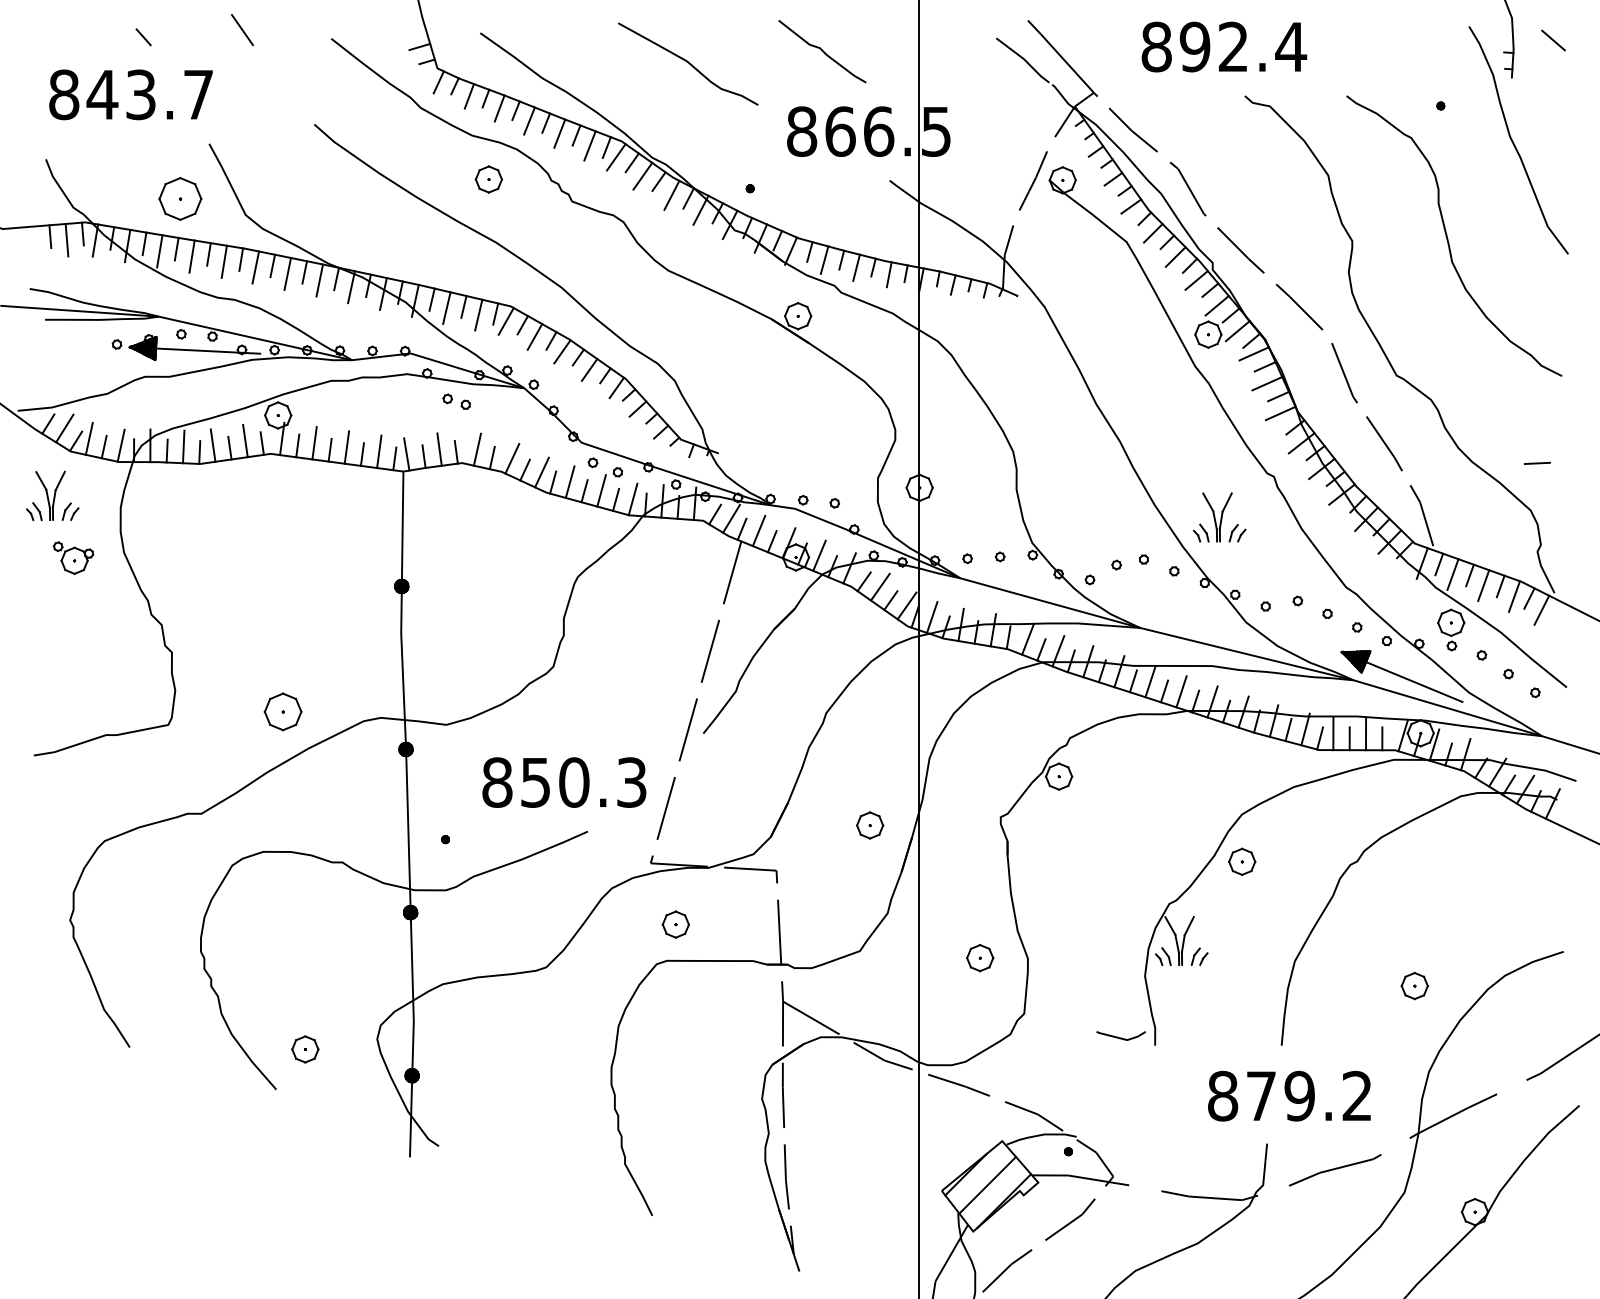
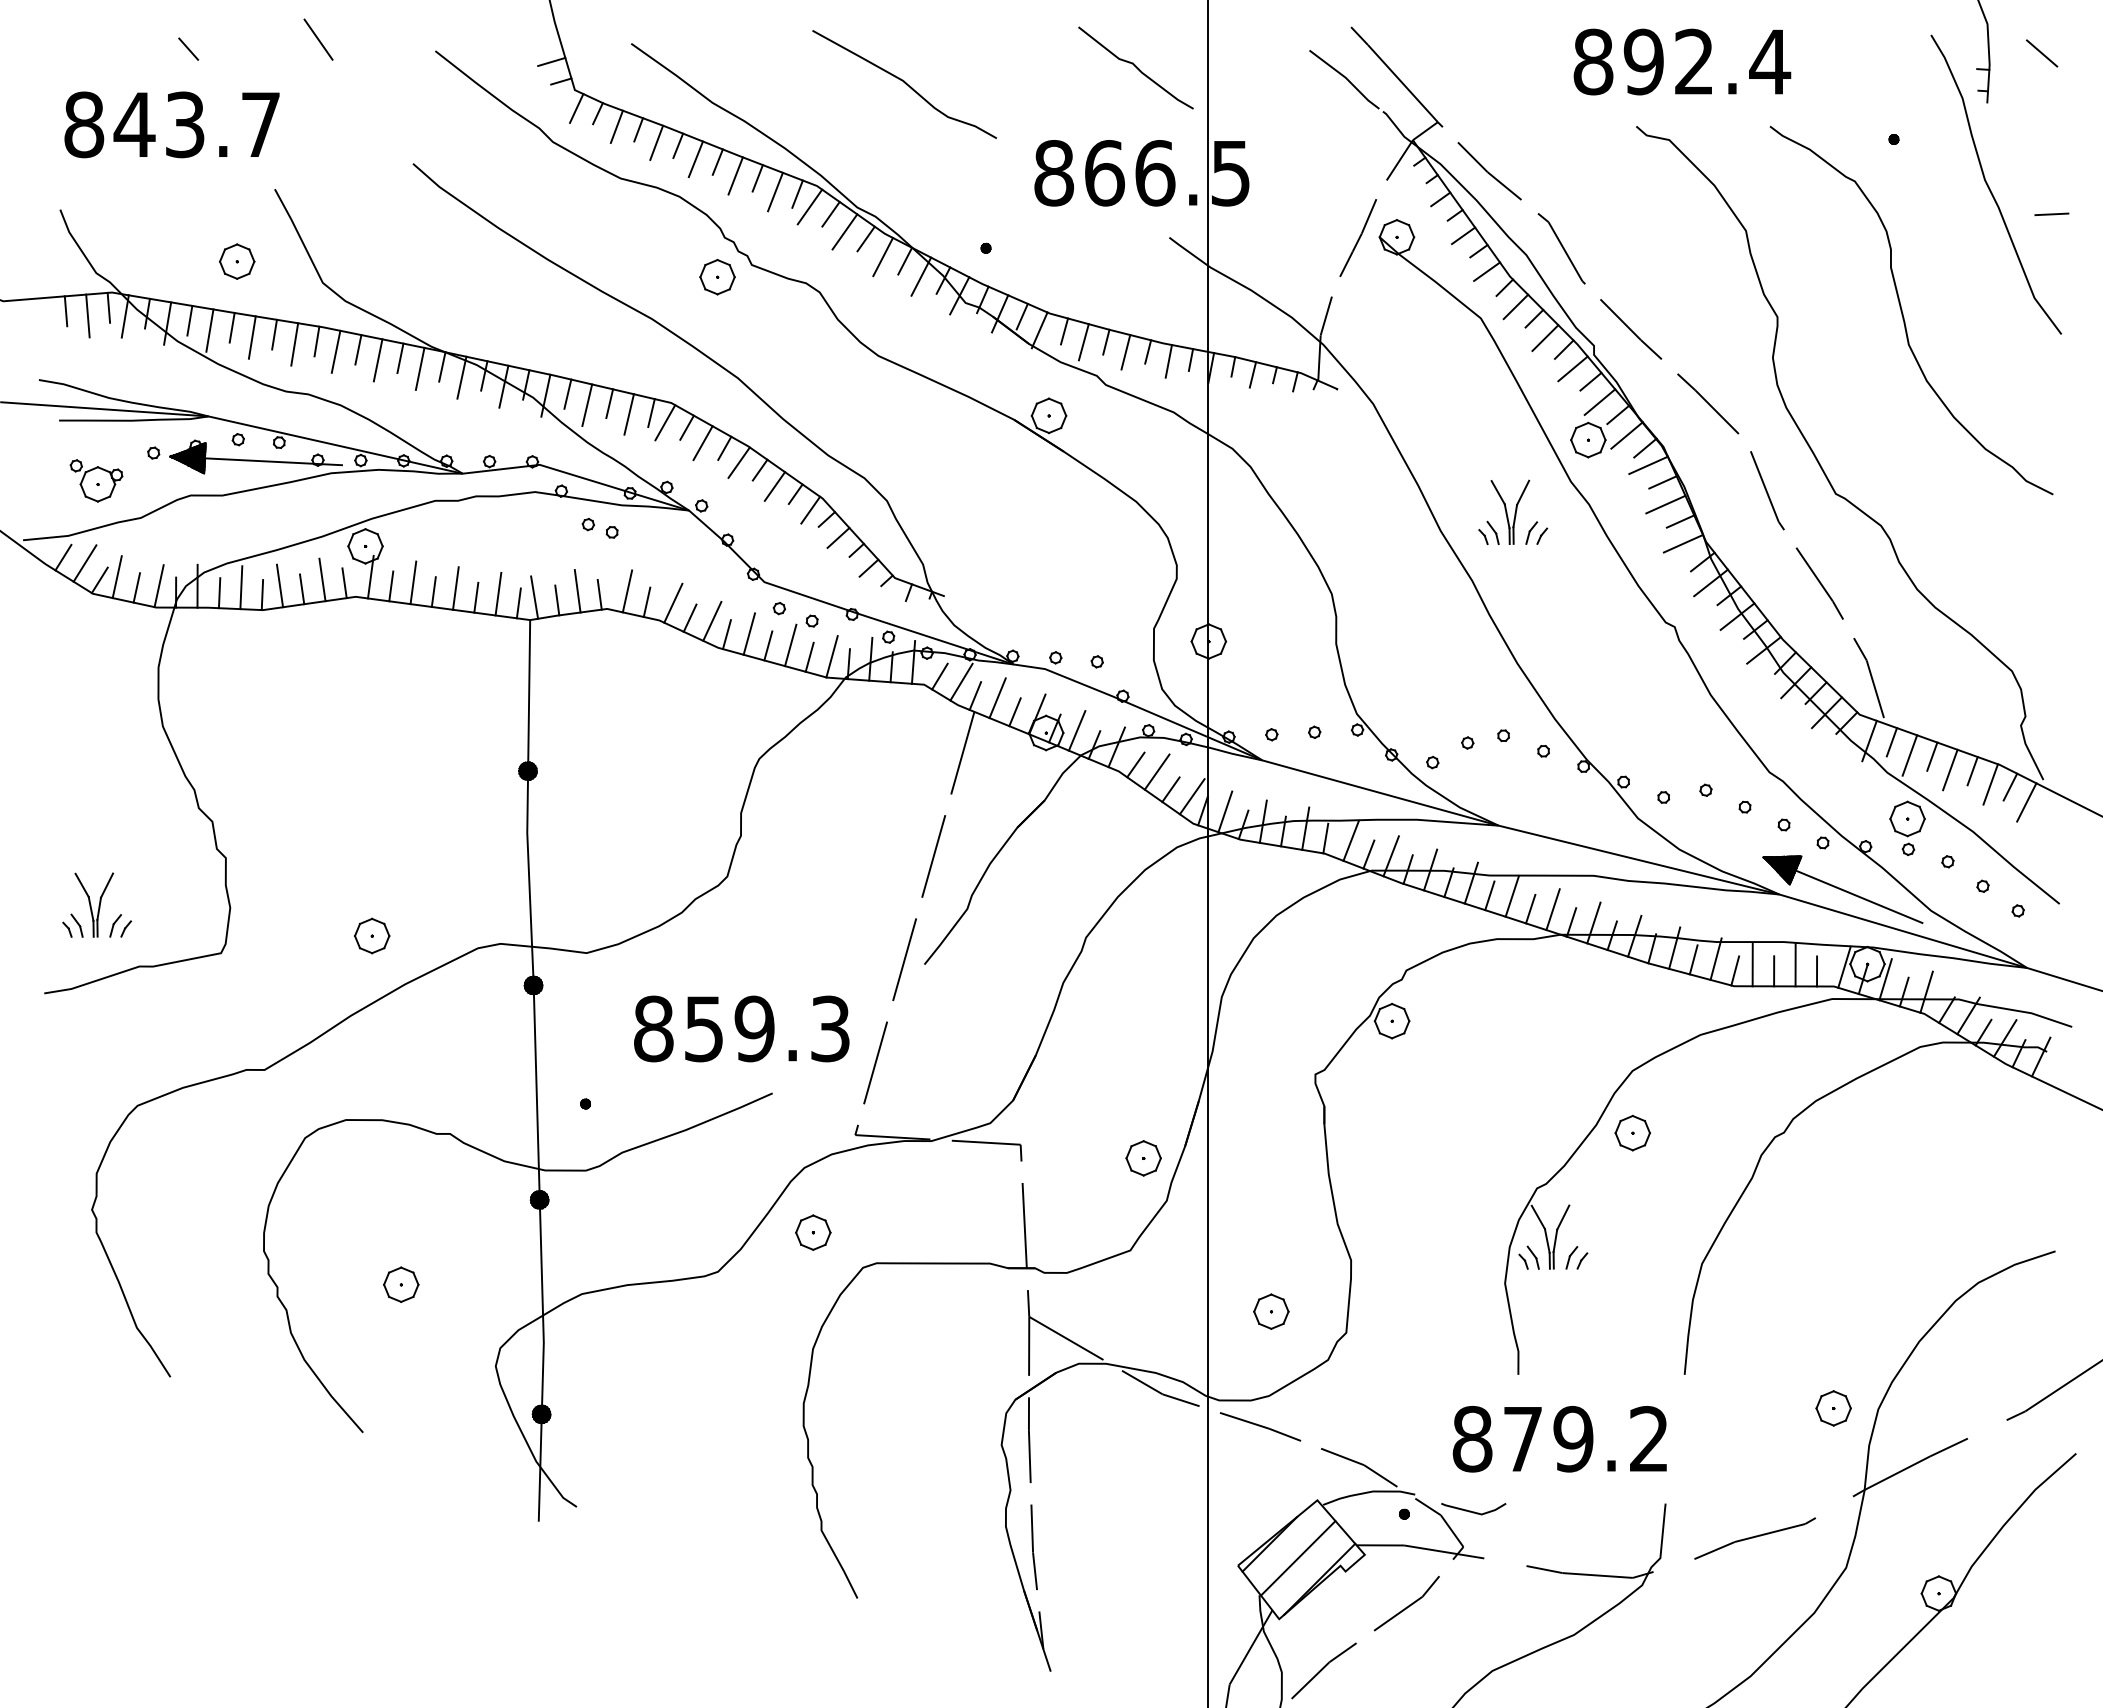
text: (1224, 46) -> (1682, 61), moved
curve: (822, 51) -> (1135, 67), moved
part: (488, 179) -> (717, 276), moved
part: (180, 198) -> (237, 261), size x0.62
line: (1537, 462) -> (2051, 213), moved
part: (52, 495) -> (97, 904), moved
part: (1219, 516) -> (1513, 511), moved
part: (73, 557) -> (96, 480), moved
part: (283, 711) -> (372, 935), size x0.71
text: (574, 782) -> (754, 1028), 850.3 -> 859.3
part: (869, 825) -> (1143, 1158), moved
part: (676, 924) -> (813, 1232), moved
part: (980, 957) -> (1271, 1311), moved
part: (1414, 986) -> (1833, 1408), moved
line: (1121, 1037) -> (1473, 1511), moved
part: (305, 1049) -> (401, 1284), moved
text: (1289, 1096) -> (1559, 1439), moved

